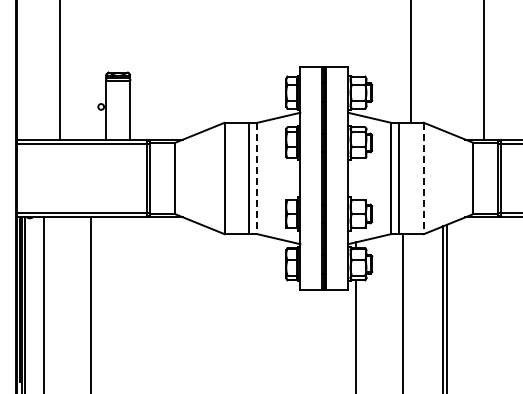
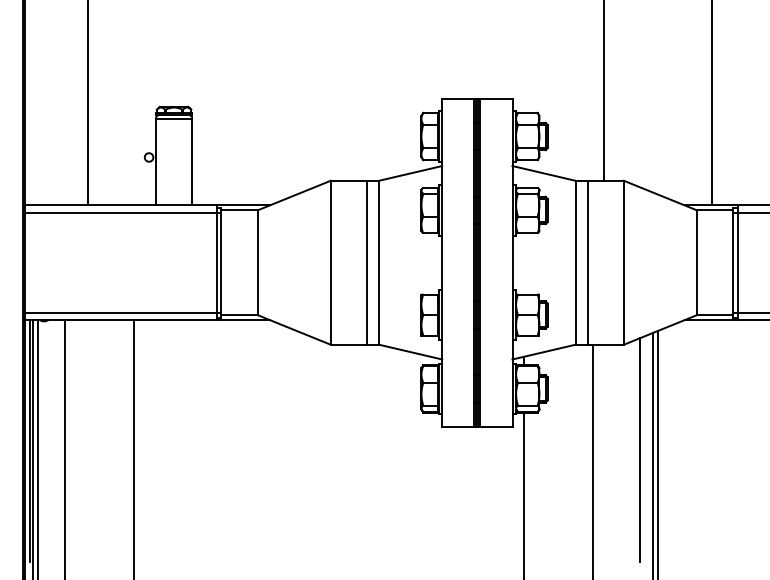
line: (257, 178) -> (379, 262), dashed -> solid
line: (423, 178) -> (623, 262), dashed -> solid
line: (434, 305) -> (639, 449), added

